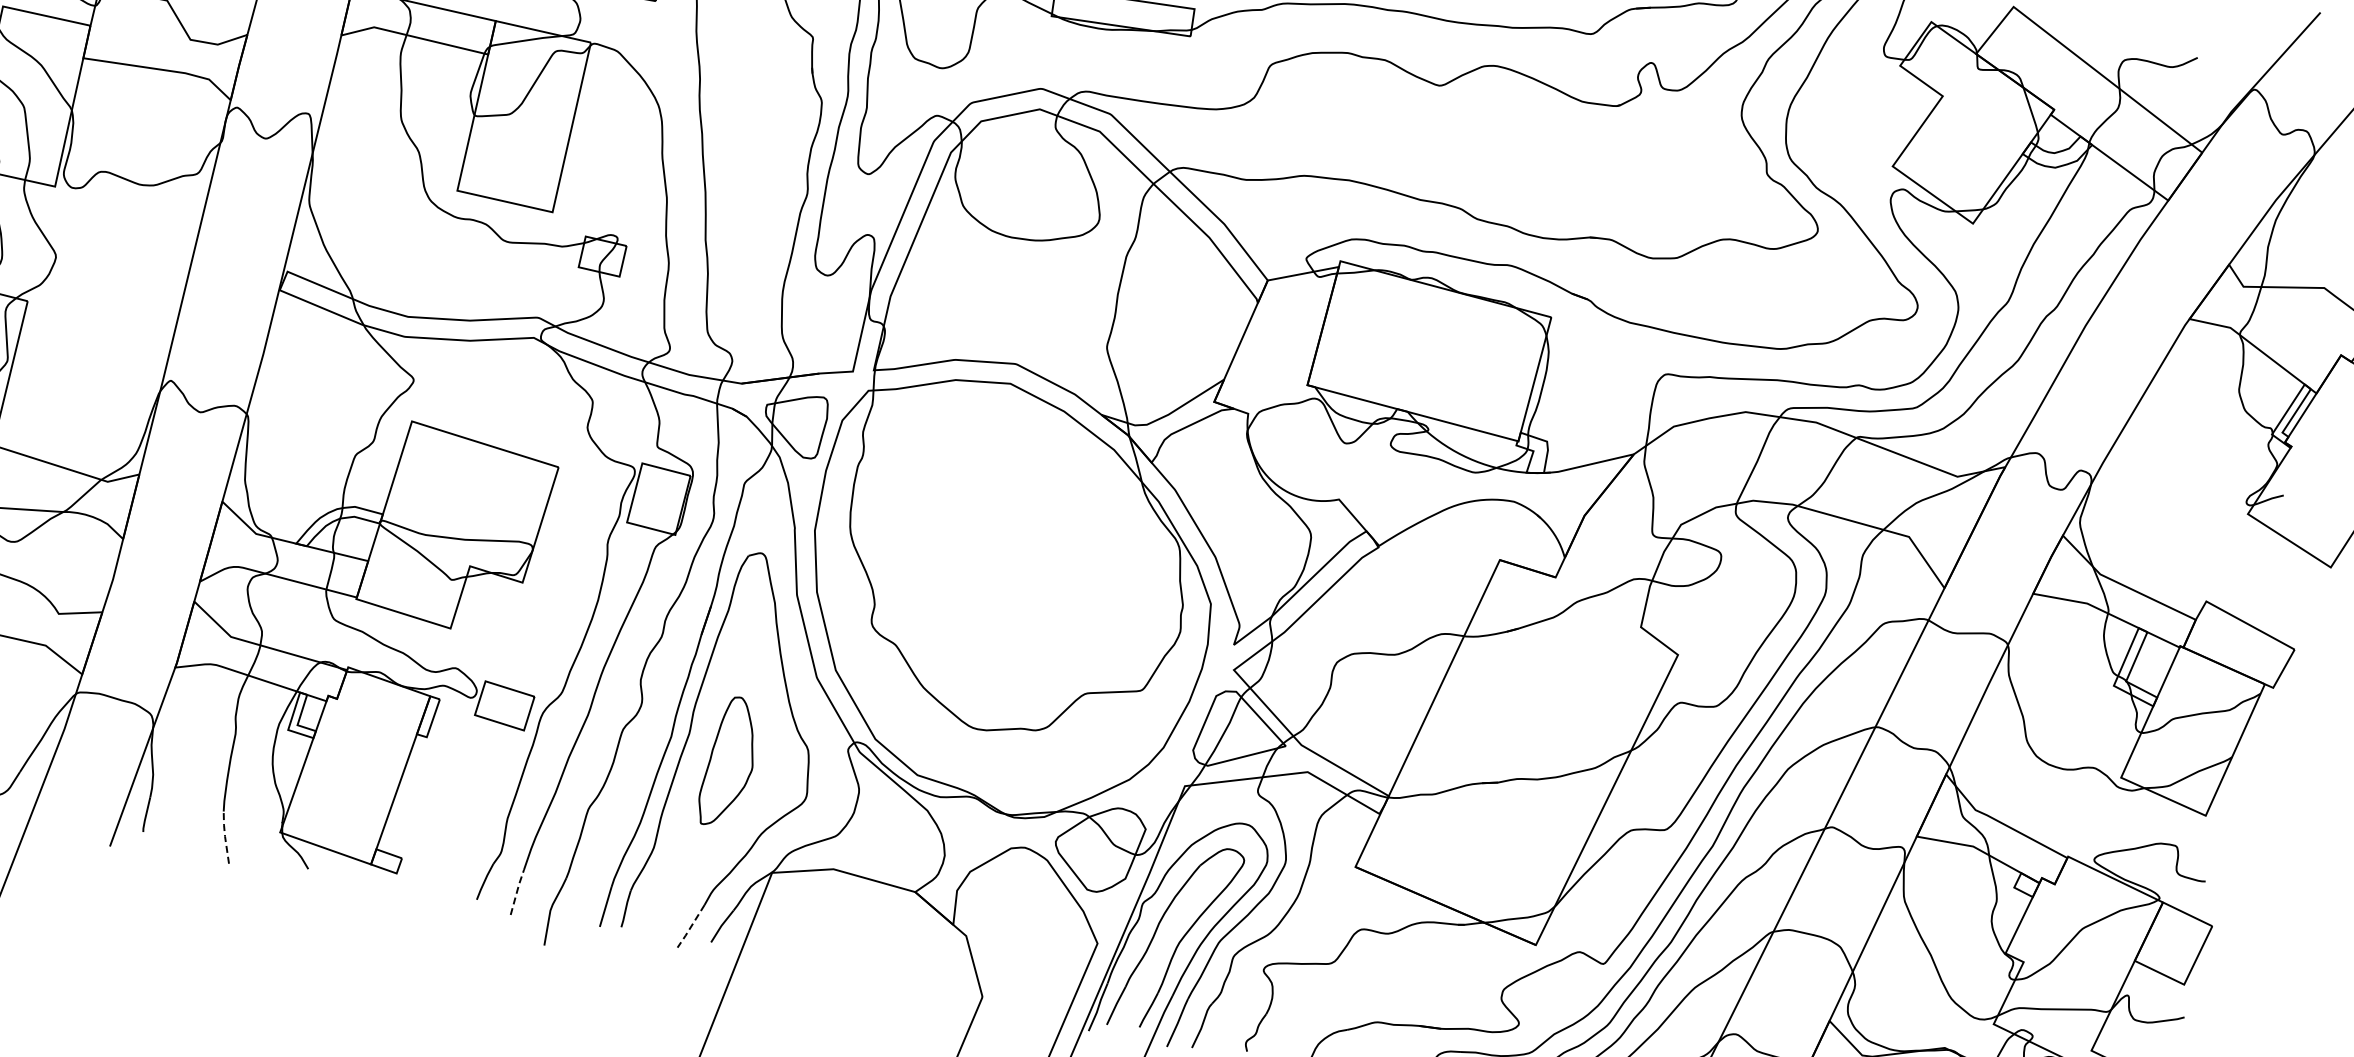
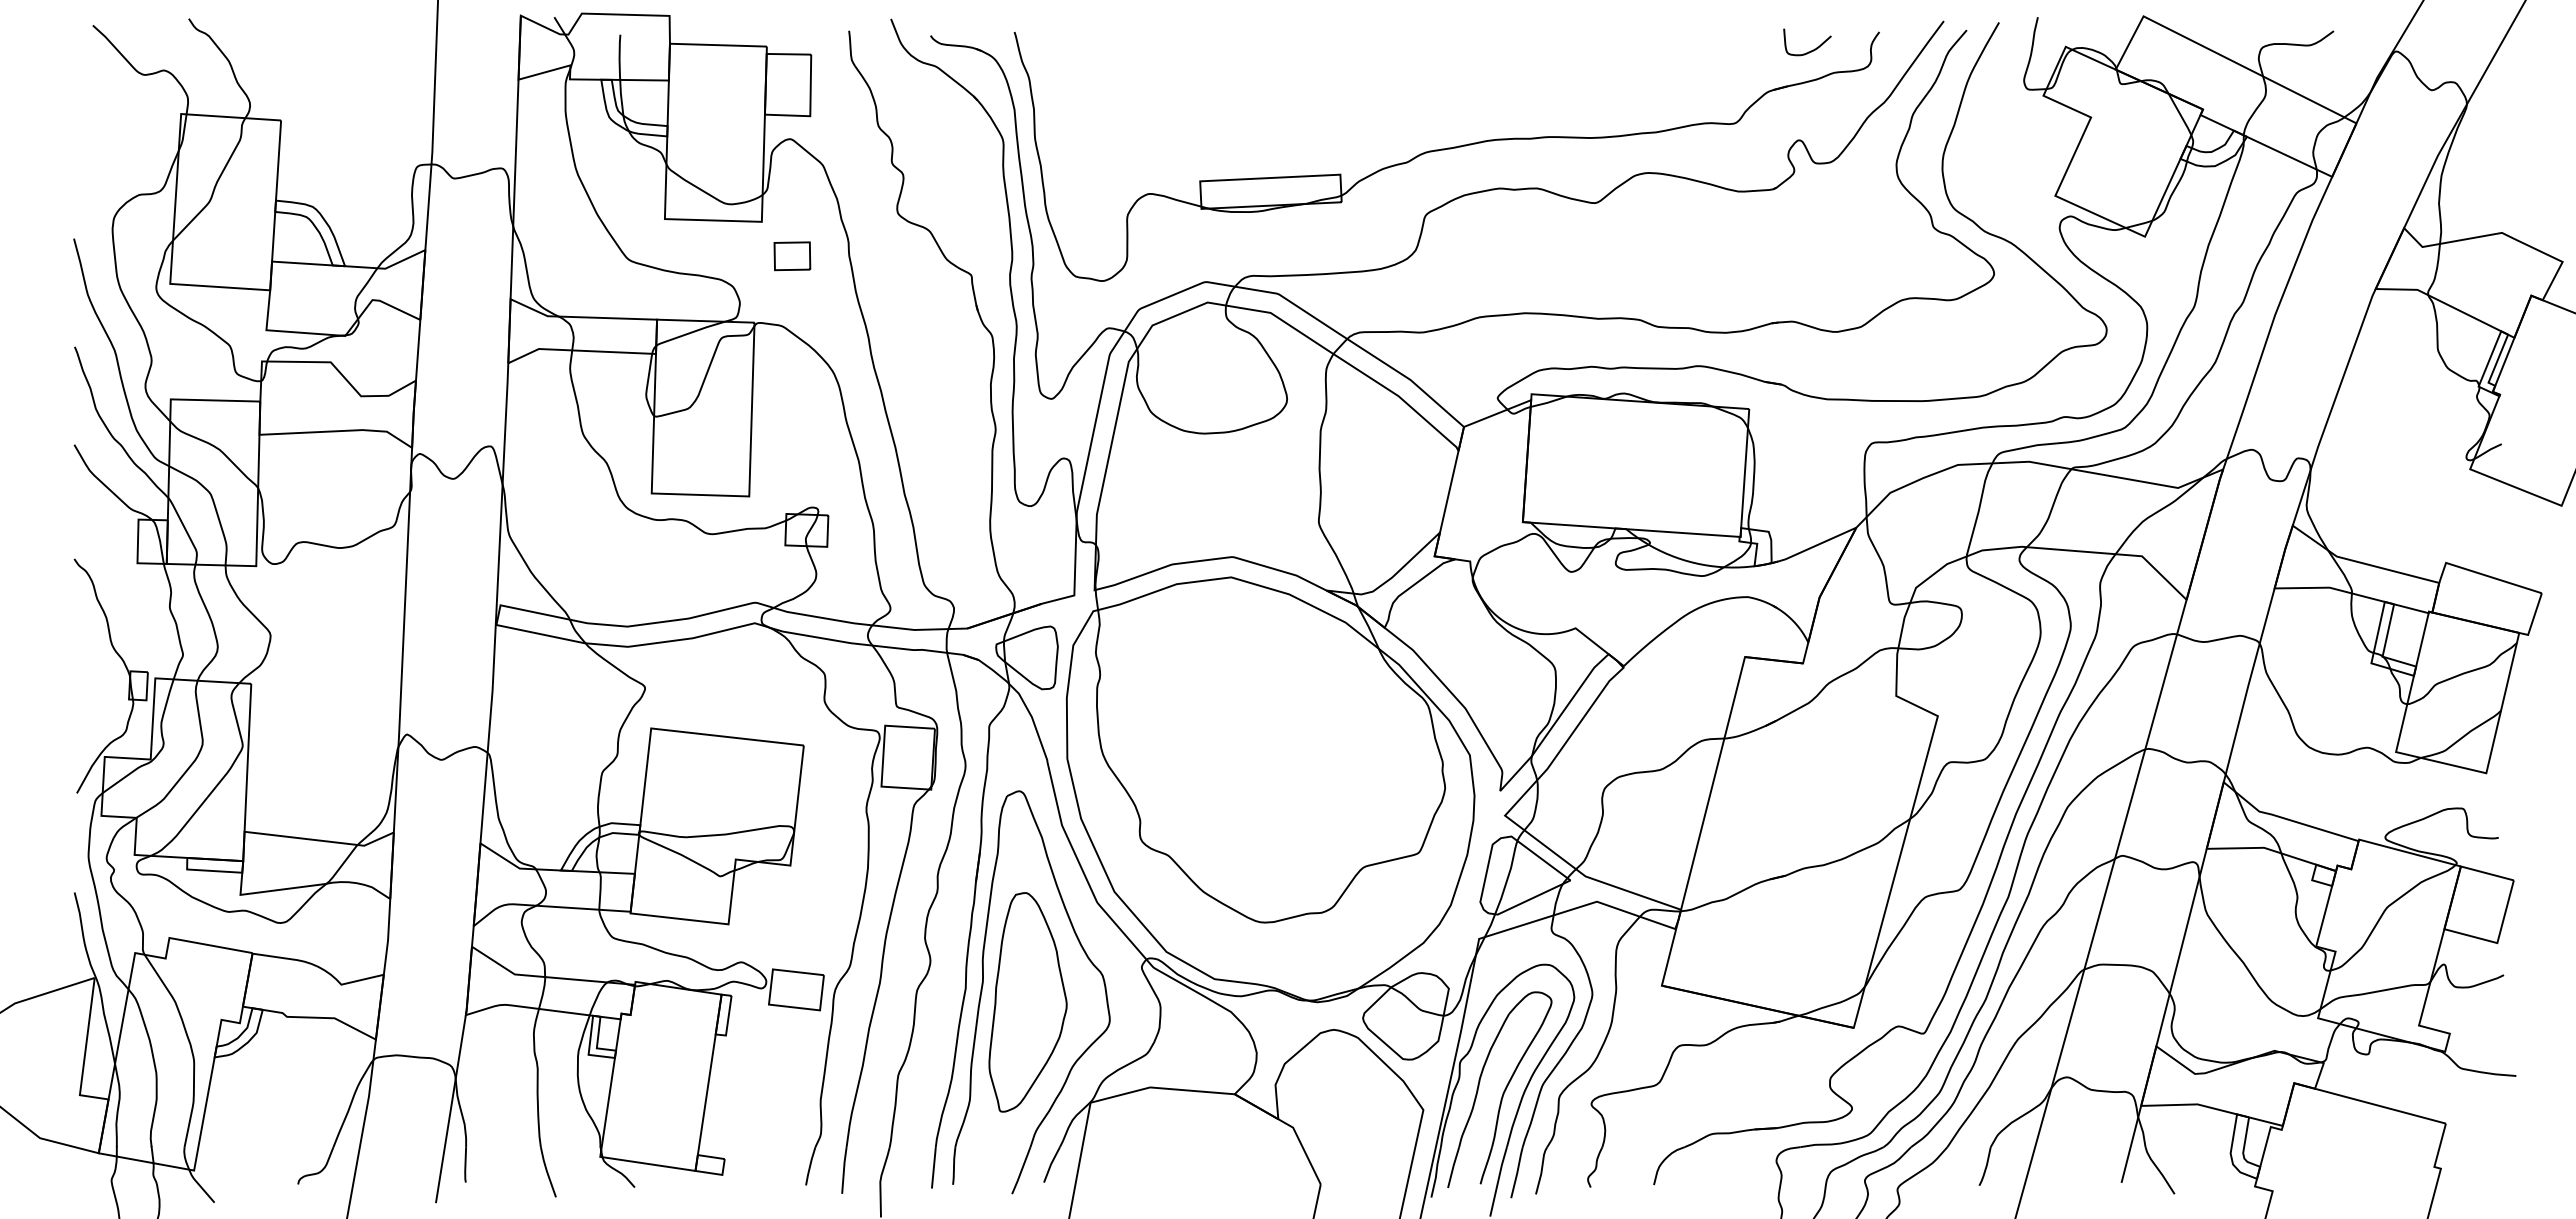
part: (729, 762) -> (1027, 1002), size x1.67
line: (224, 836) -> (546, 1171), dashed -> solid
line: (517, 891) -> (844, 1169), dashed -> solid
line: (691, 927) -> (1021, 1171), dashed -> solid

